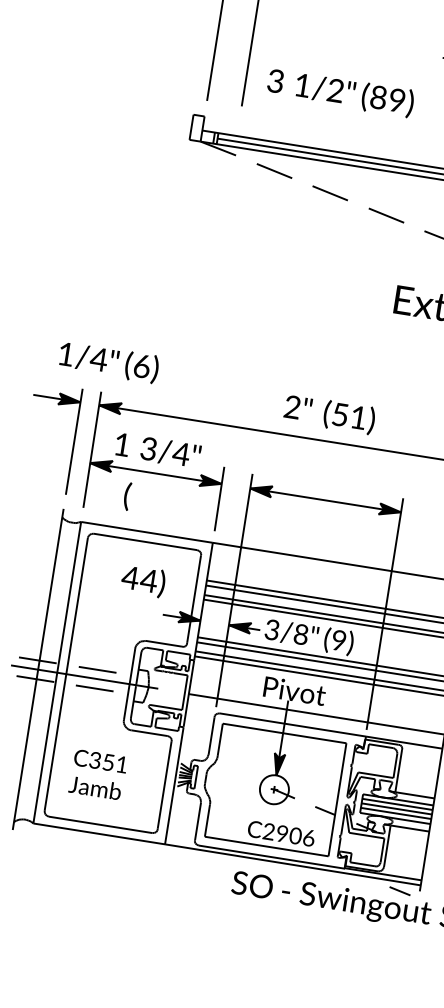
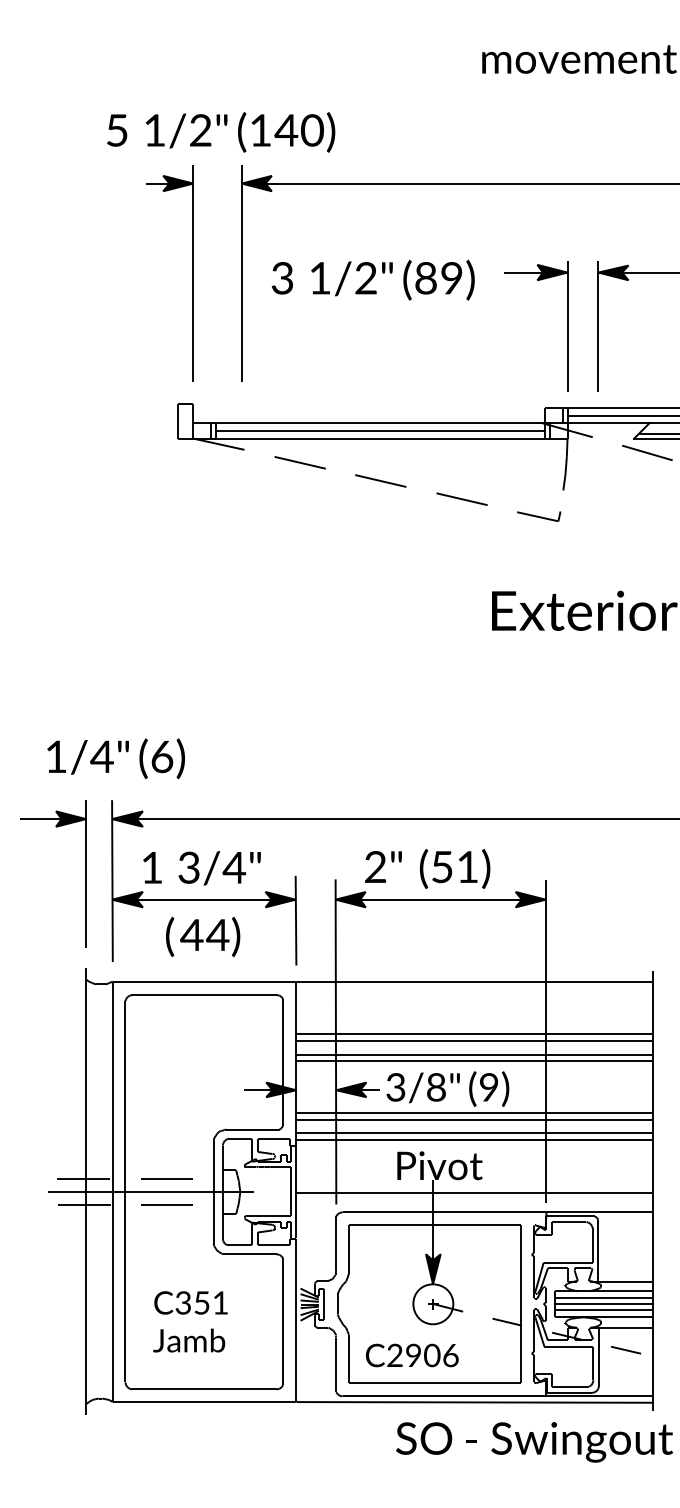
text: (340, 93) -> (372, 280), moved
text: (329, 414) -> (427, 868), moved
text: (143, 581) -> (210, 936), moved
text: (281, 833) -> (412, 1355), moved
line: (400, 891) -> (626, 1350), moved

